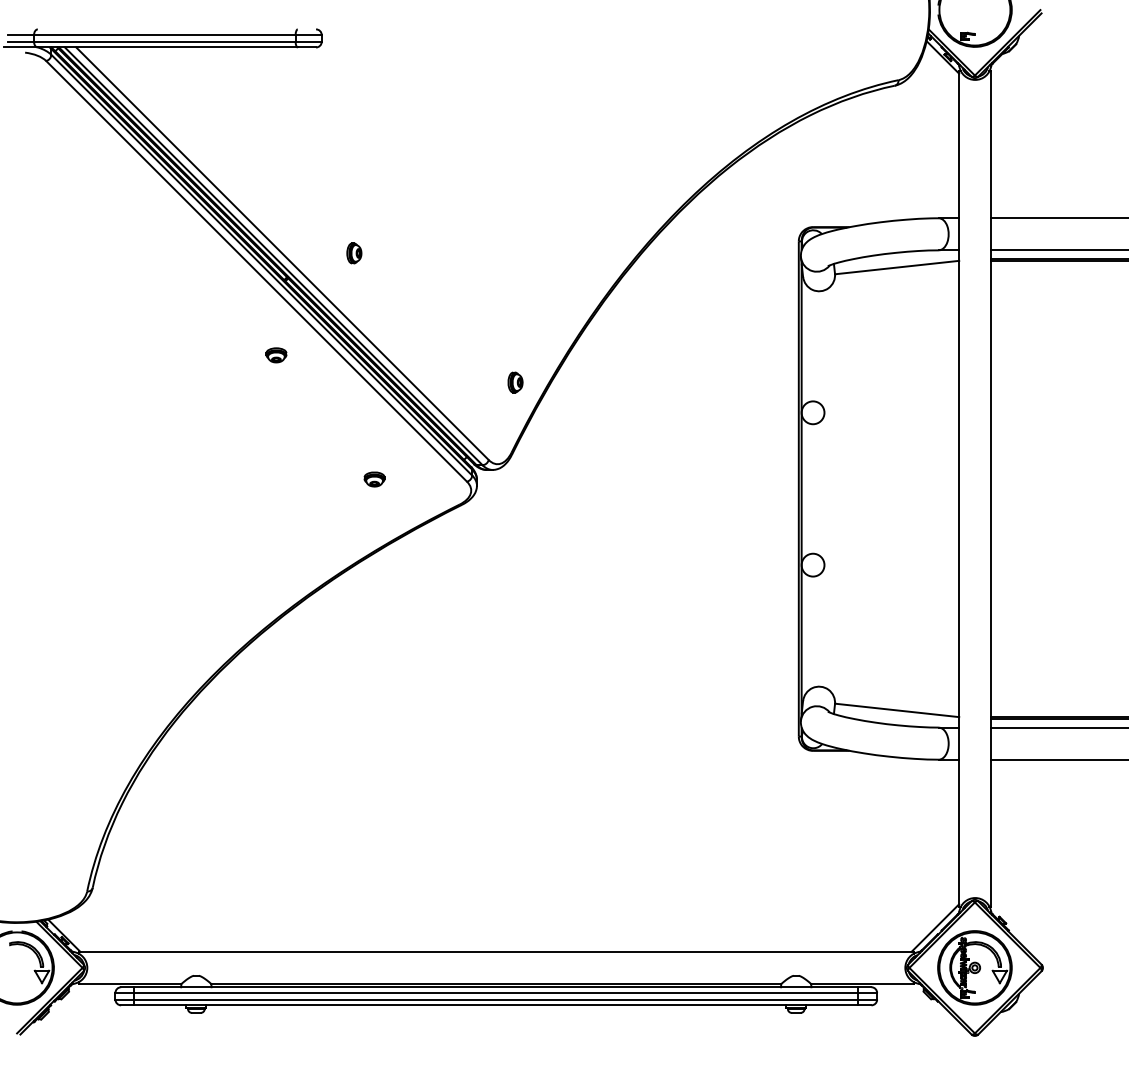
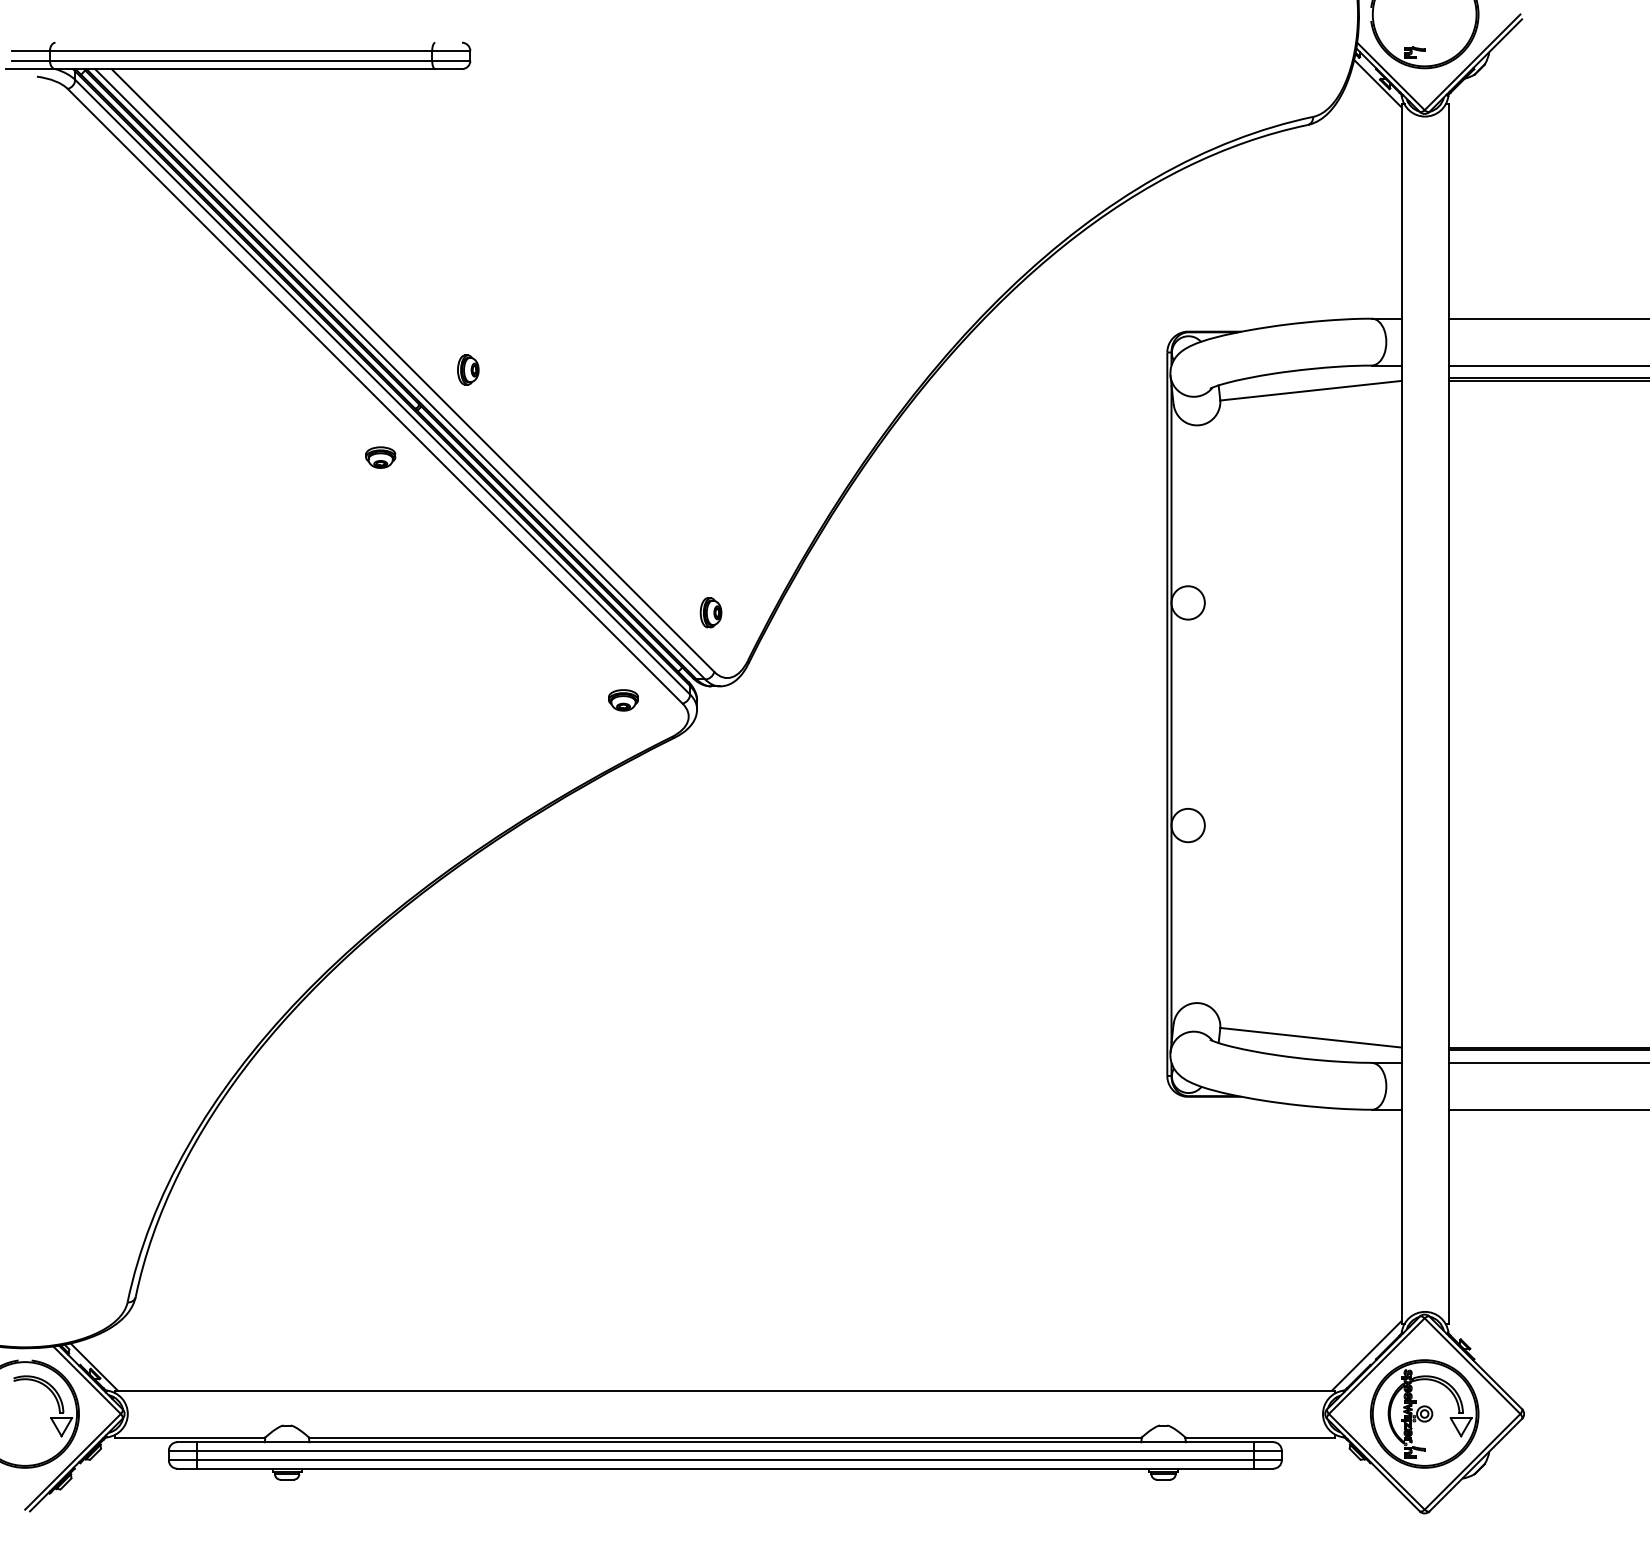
part: (354, 253) -> (468, 370), moved
part: (276, 355) -> (380, 457), moved
part: (515, 382) -> (711, 612), moved
part: (374, 479) -> (623, 700), moved

